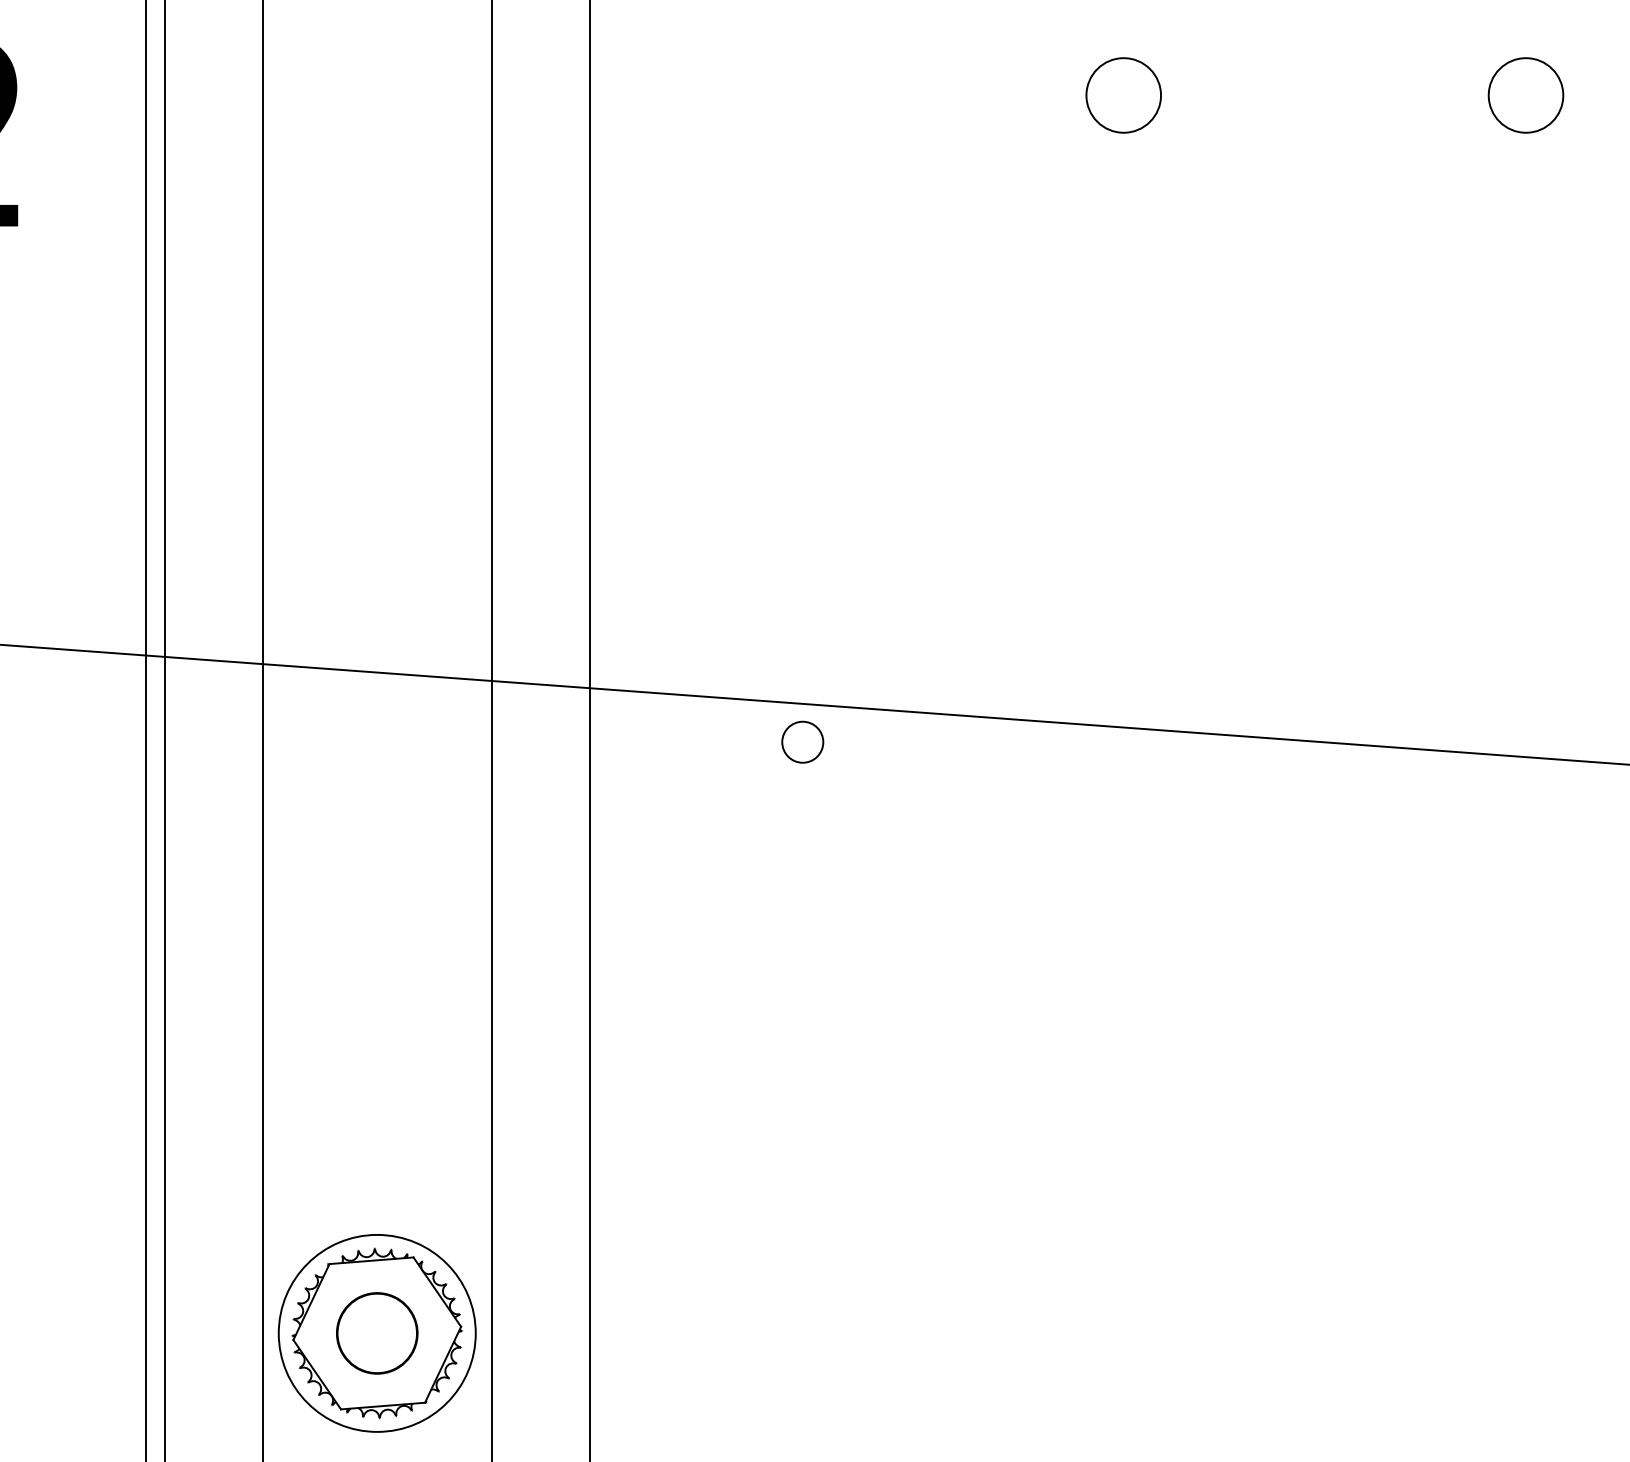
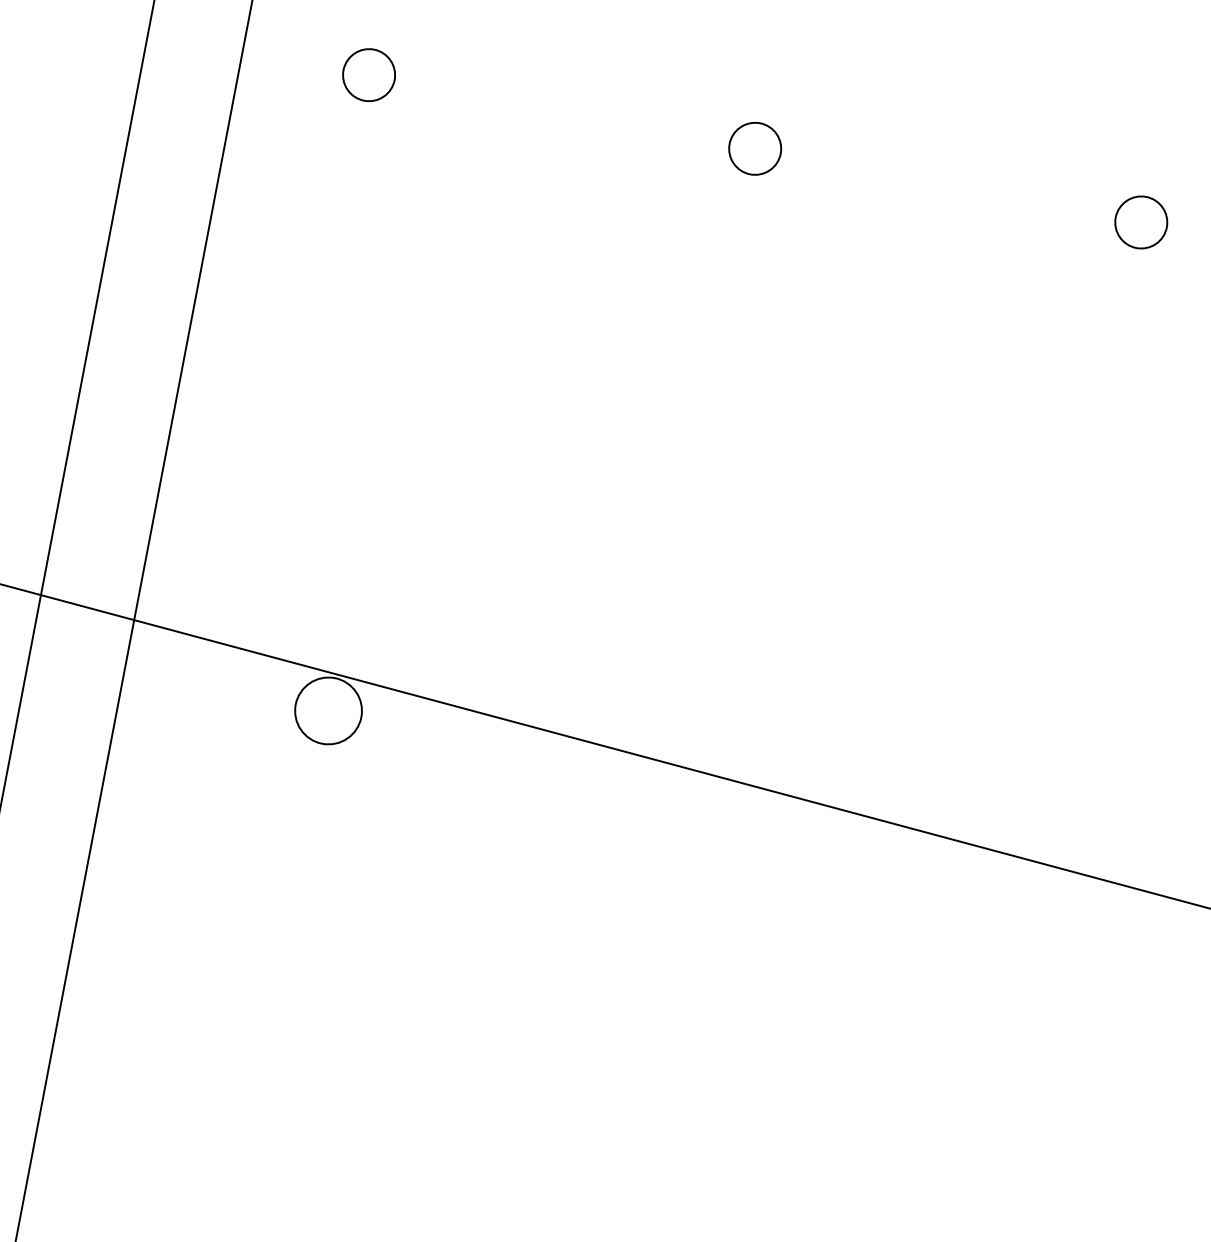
circle: (721, 95) -> (368, 75), added
circle: (1123, 95) -> (754, 148), size x0.71
circle: (1525, 95) -> (1140, 222), size x0.71
circle: (802, 742) -> (328, 711), size x1.67

